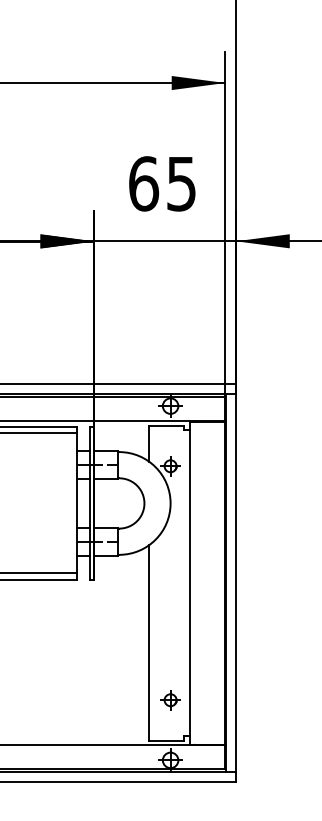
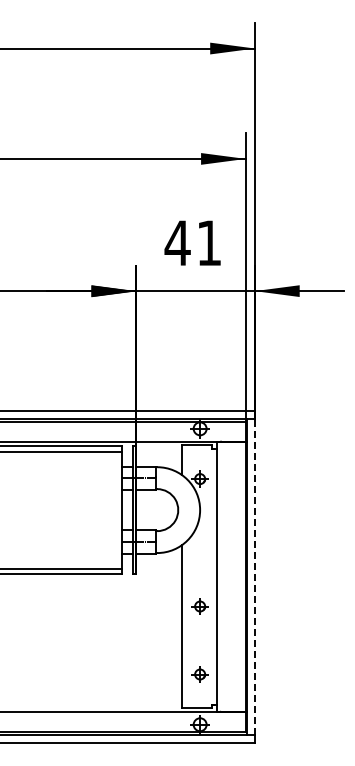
text: (161, 184) -> (192, 243), 65 -> 41
line: (235, 582) -> (254, 576), solid -> dashed
part: (169, 618) -> (199, 606), added

